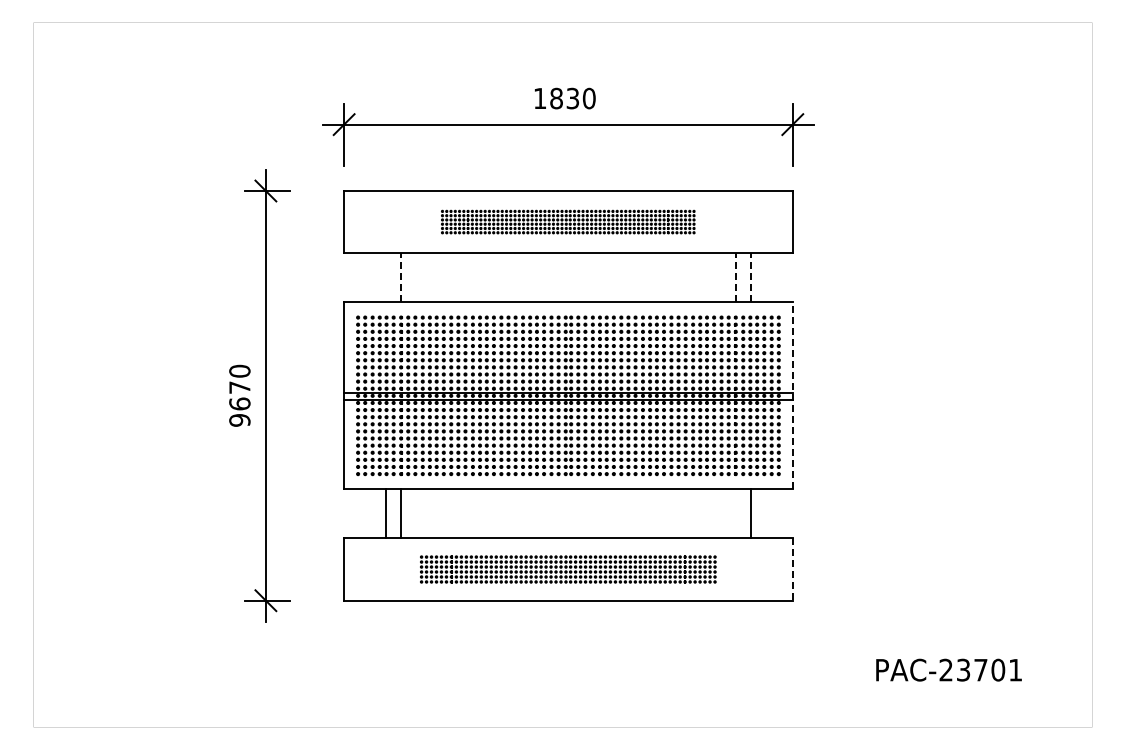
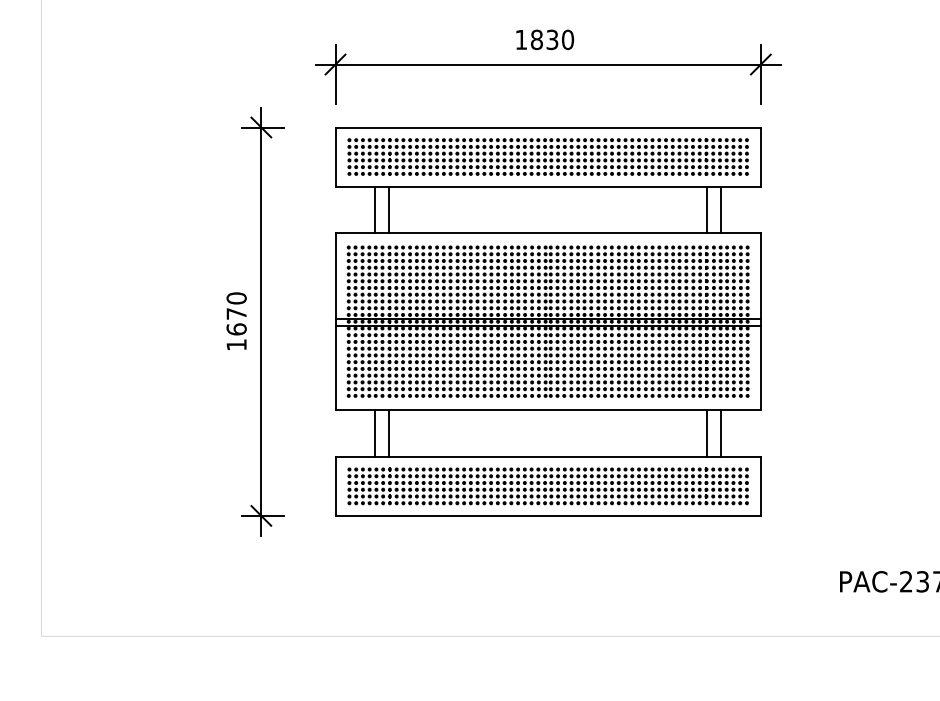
part: (567, 221) -> (547, 156), size x1.67
line: (385, 277) -> (374, 209), added
line: (400, 277) -> (388, 209), dashed -> solid
line: (736, 277) -> (707, 209), dashed -> solid
line: (751, 277) -> (721, 209), dashed -> solid
line: (792, 395) -> (760, 321), dashed -> solid
text: (239, 420) -> (236, 345), 9670 -> 1670
line: (736, 513) -> (707, 433), added
part: (567, 569) -> (547, 486), size x1.43
line: (792, 570) -> (760, 487), dashed -> solid

